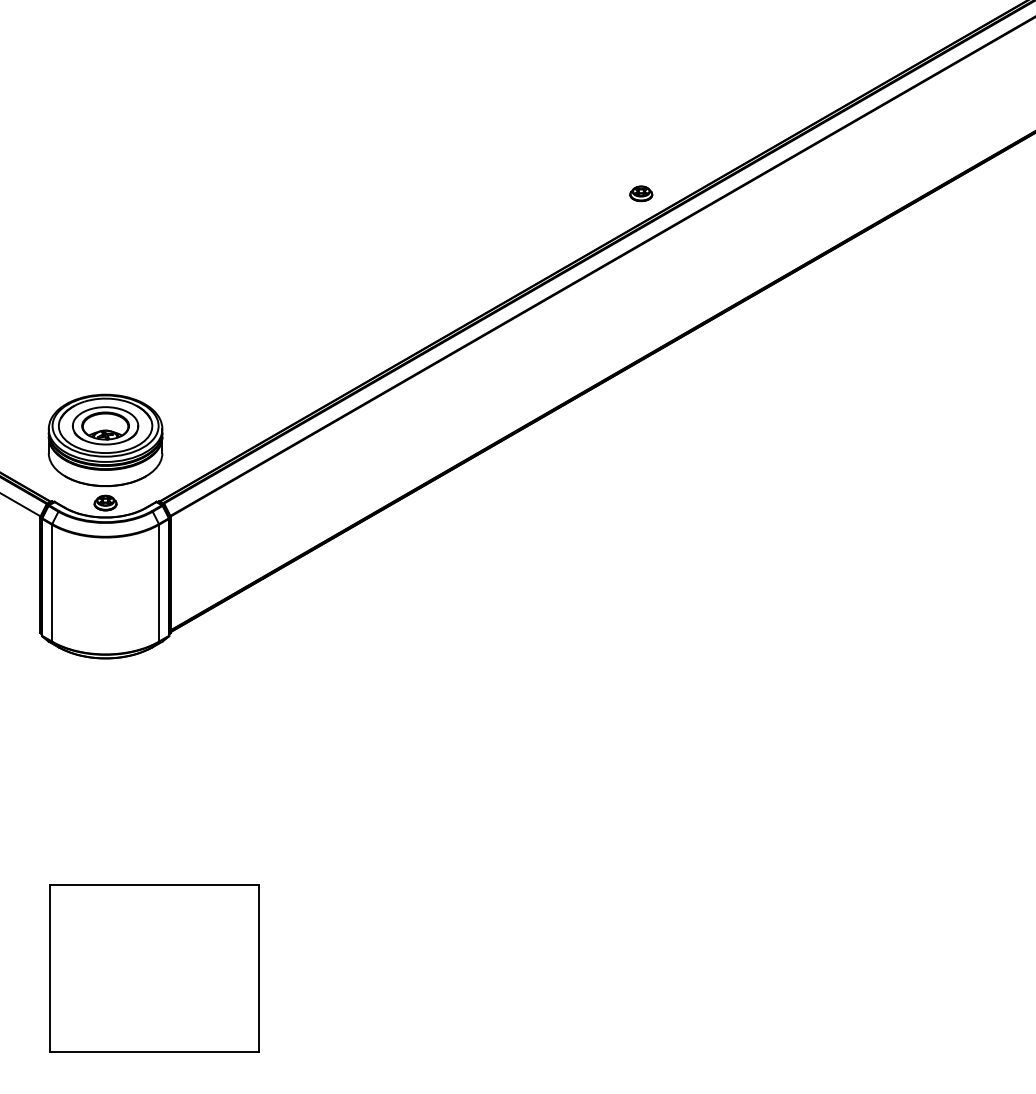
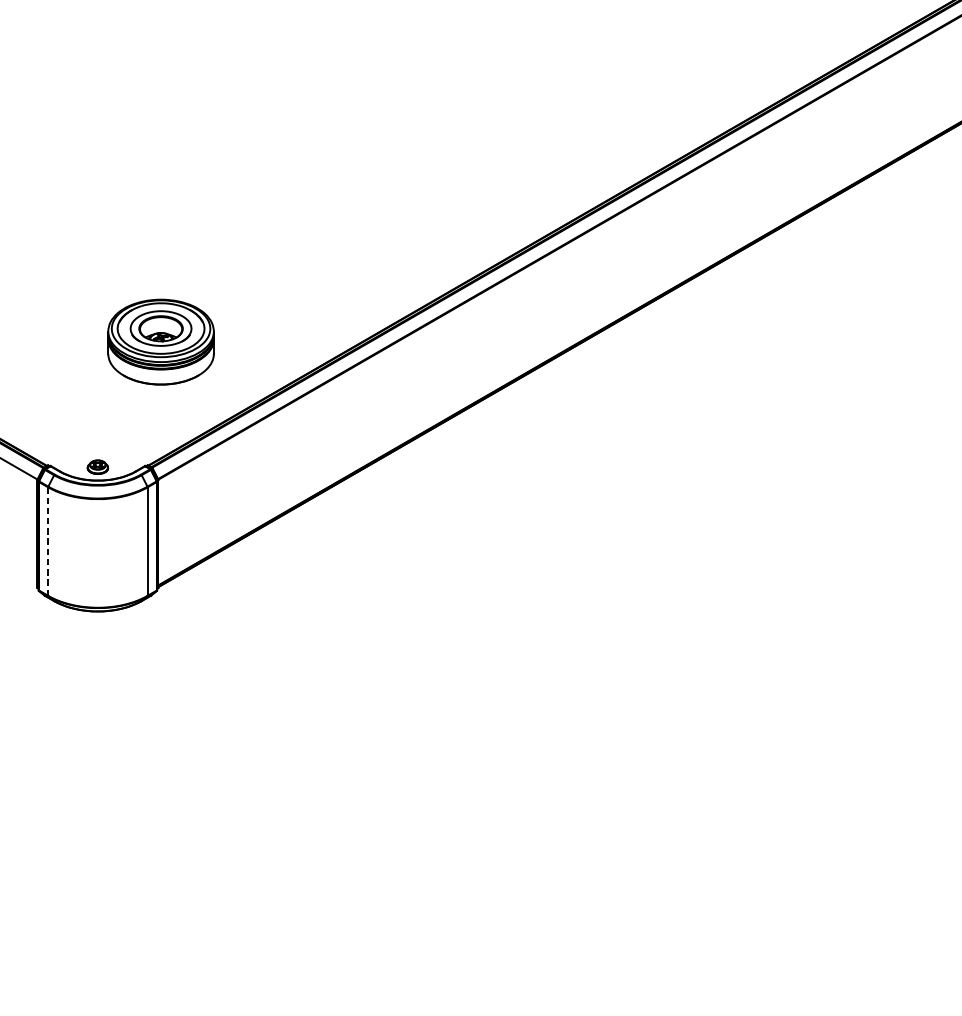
part: (641, 193) -> (595, 179), removed
part: (105, 439) -> (160, 341), moved
line: (52, 583) -> (48, 541), solid -> dashed
part: (154, 968) -> (143, 899), removed

